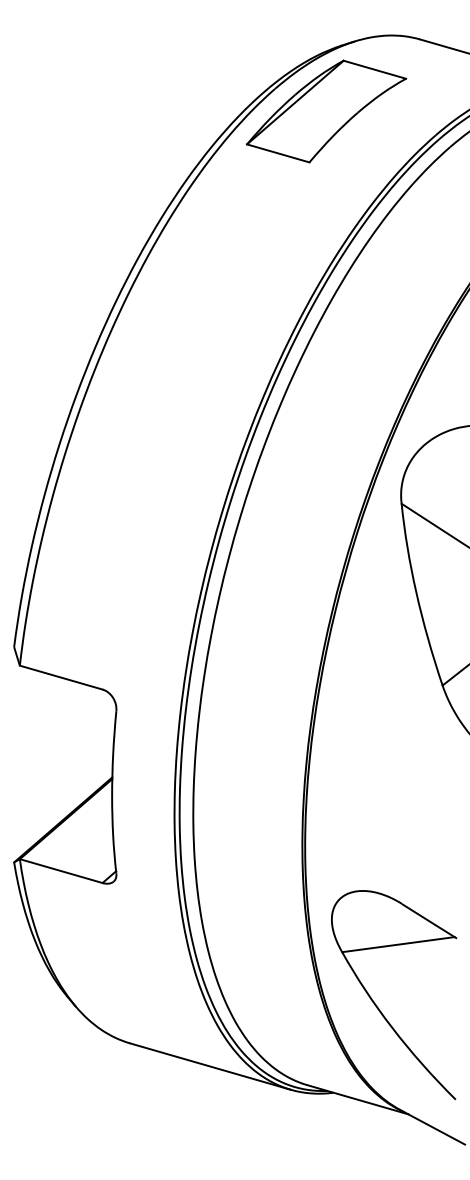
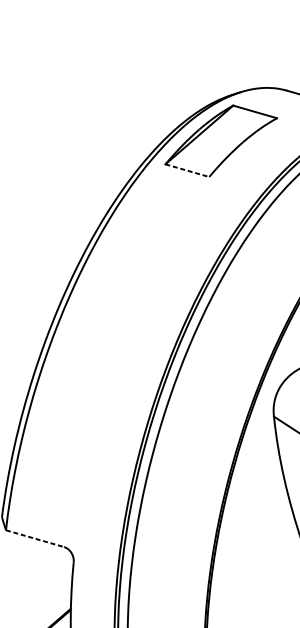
line: (278, 153) -> (187, 170), solid -> dashed
line: (61, 677) -> (35, 538), solid -> dashed

